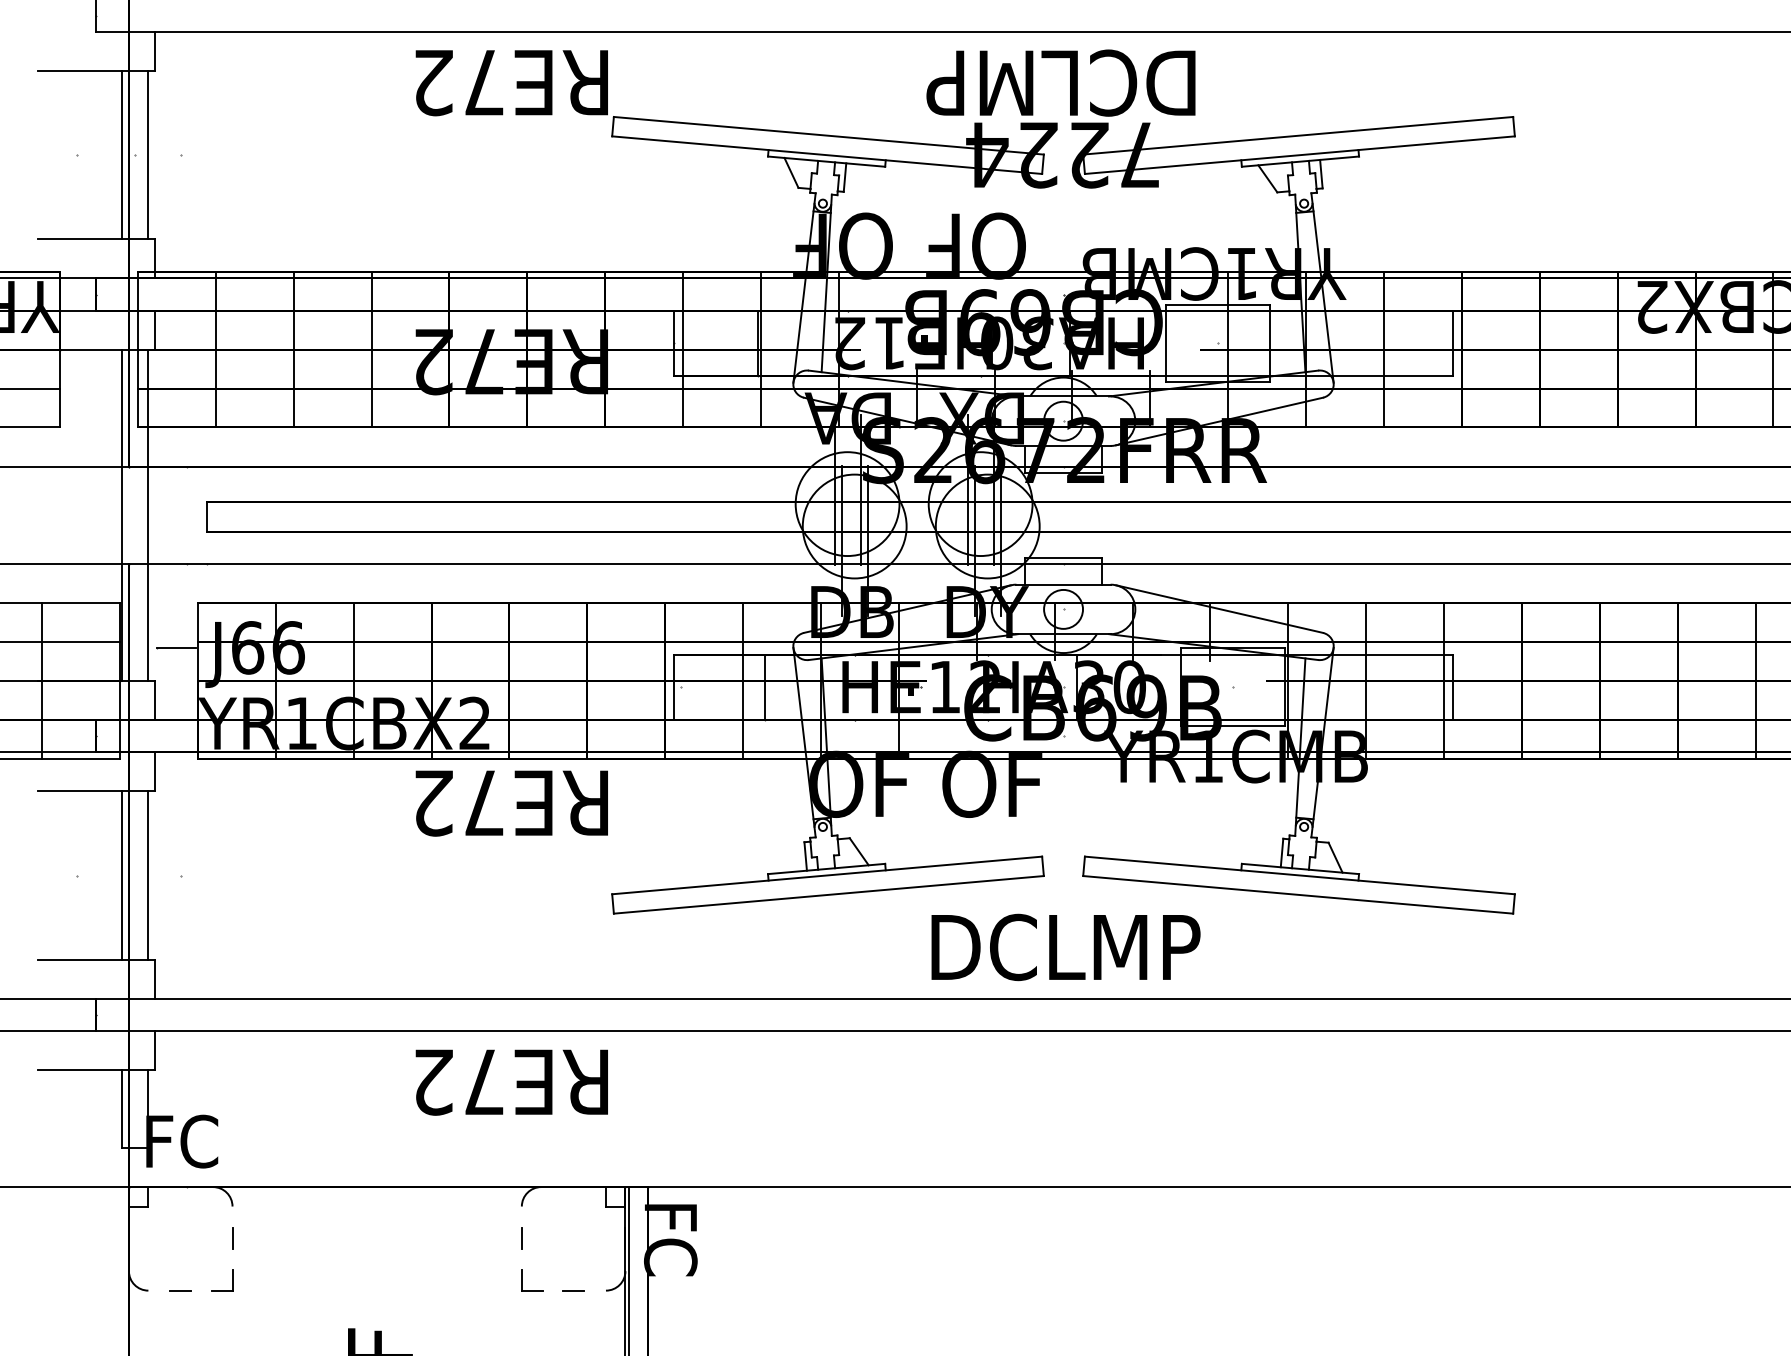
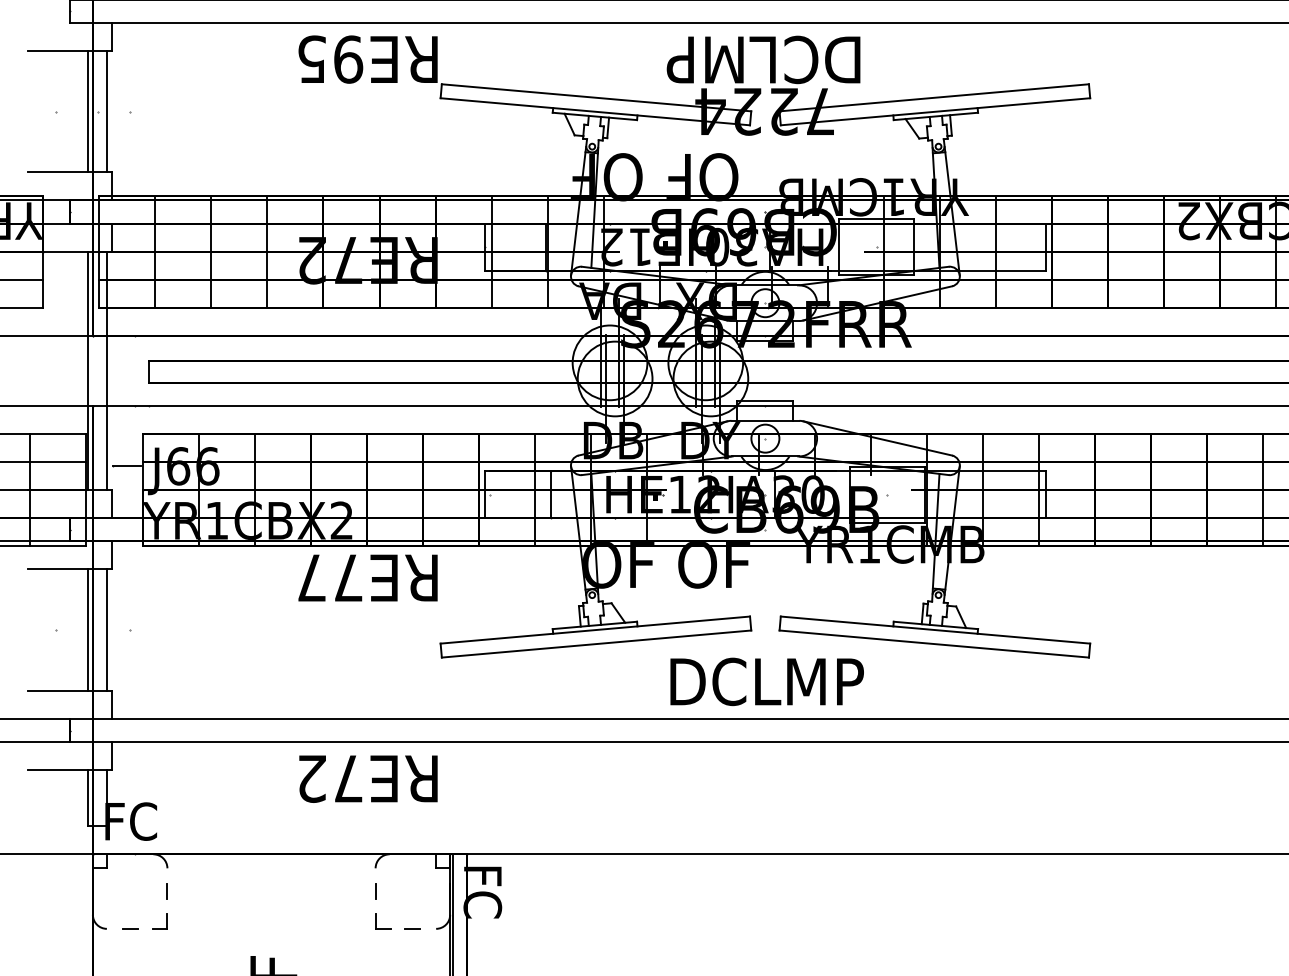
text: (459, 82) -> (330, 59), RE72 -> RE95
text: (433, 803) -> (312, 578), RE72 -> RE77

